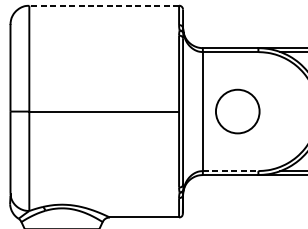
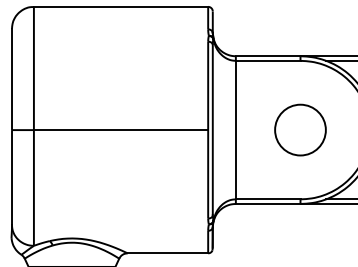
line: (103, 5) -> (120, 6), dashed -> solid
circle: (237, 111) -> (300, 129), moved
line: (230, 171) -> (268, 199), dashed -> solid

